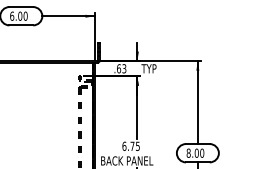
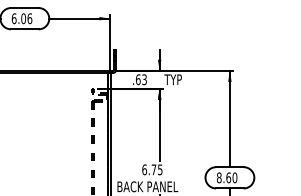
text: (25, 15) -> (29, 17), 6.00 -> 6.06
text: (196, 152) -> (228, 176), 8.00 -> 8.60

